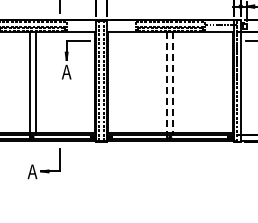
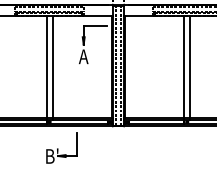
line: (167, 83) -> (184, 68), dashed -> solid
line: (173, 83) -> (190, 68), dashed -> solid
text: (34, 171) -> (51, 156), A -> B'

